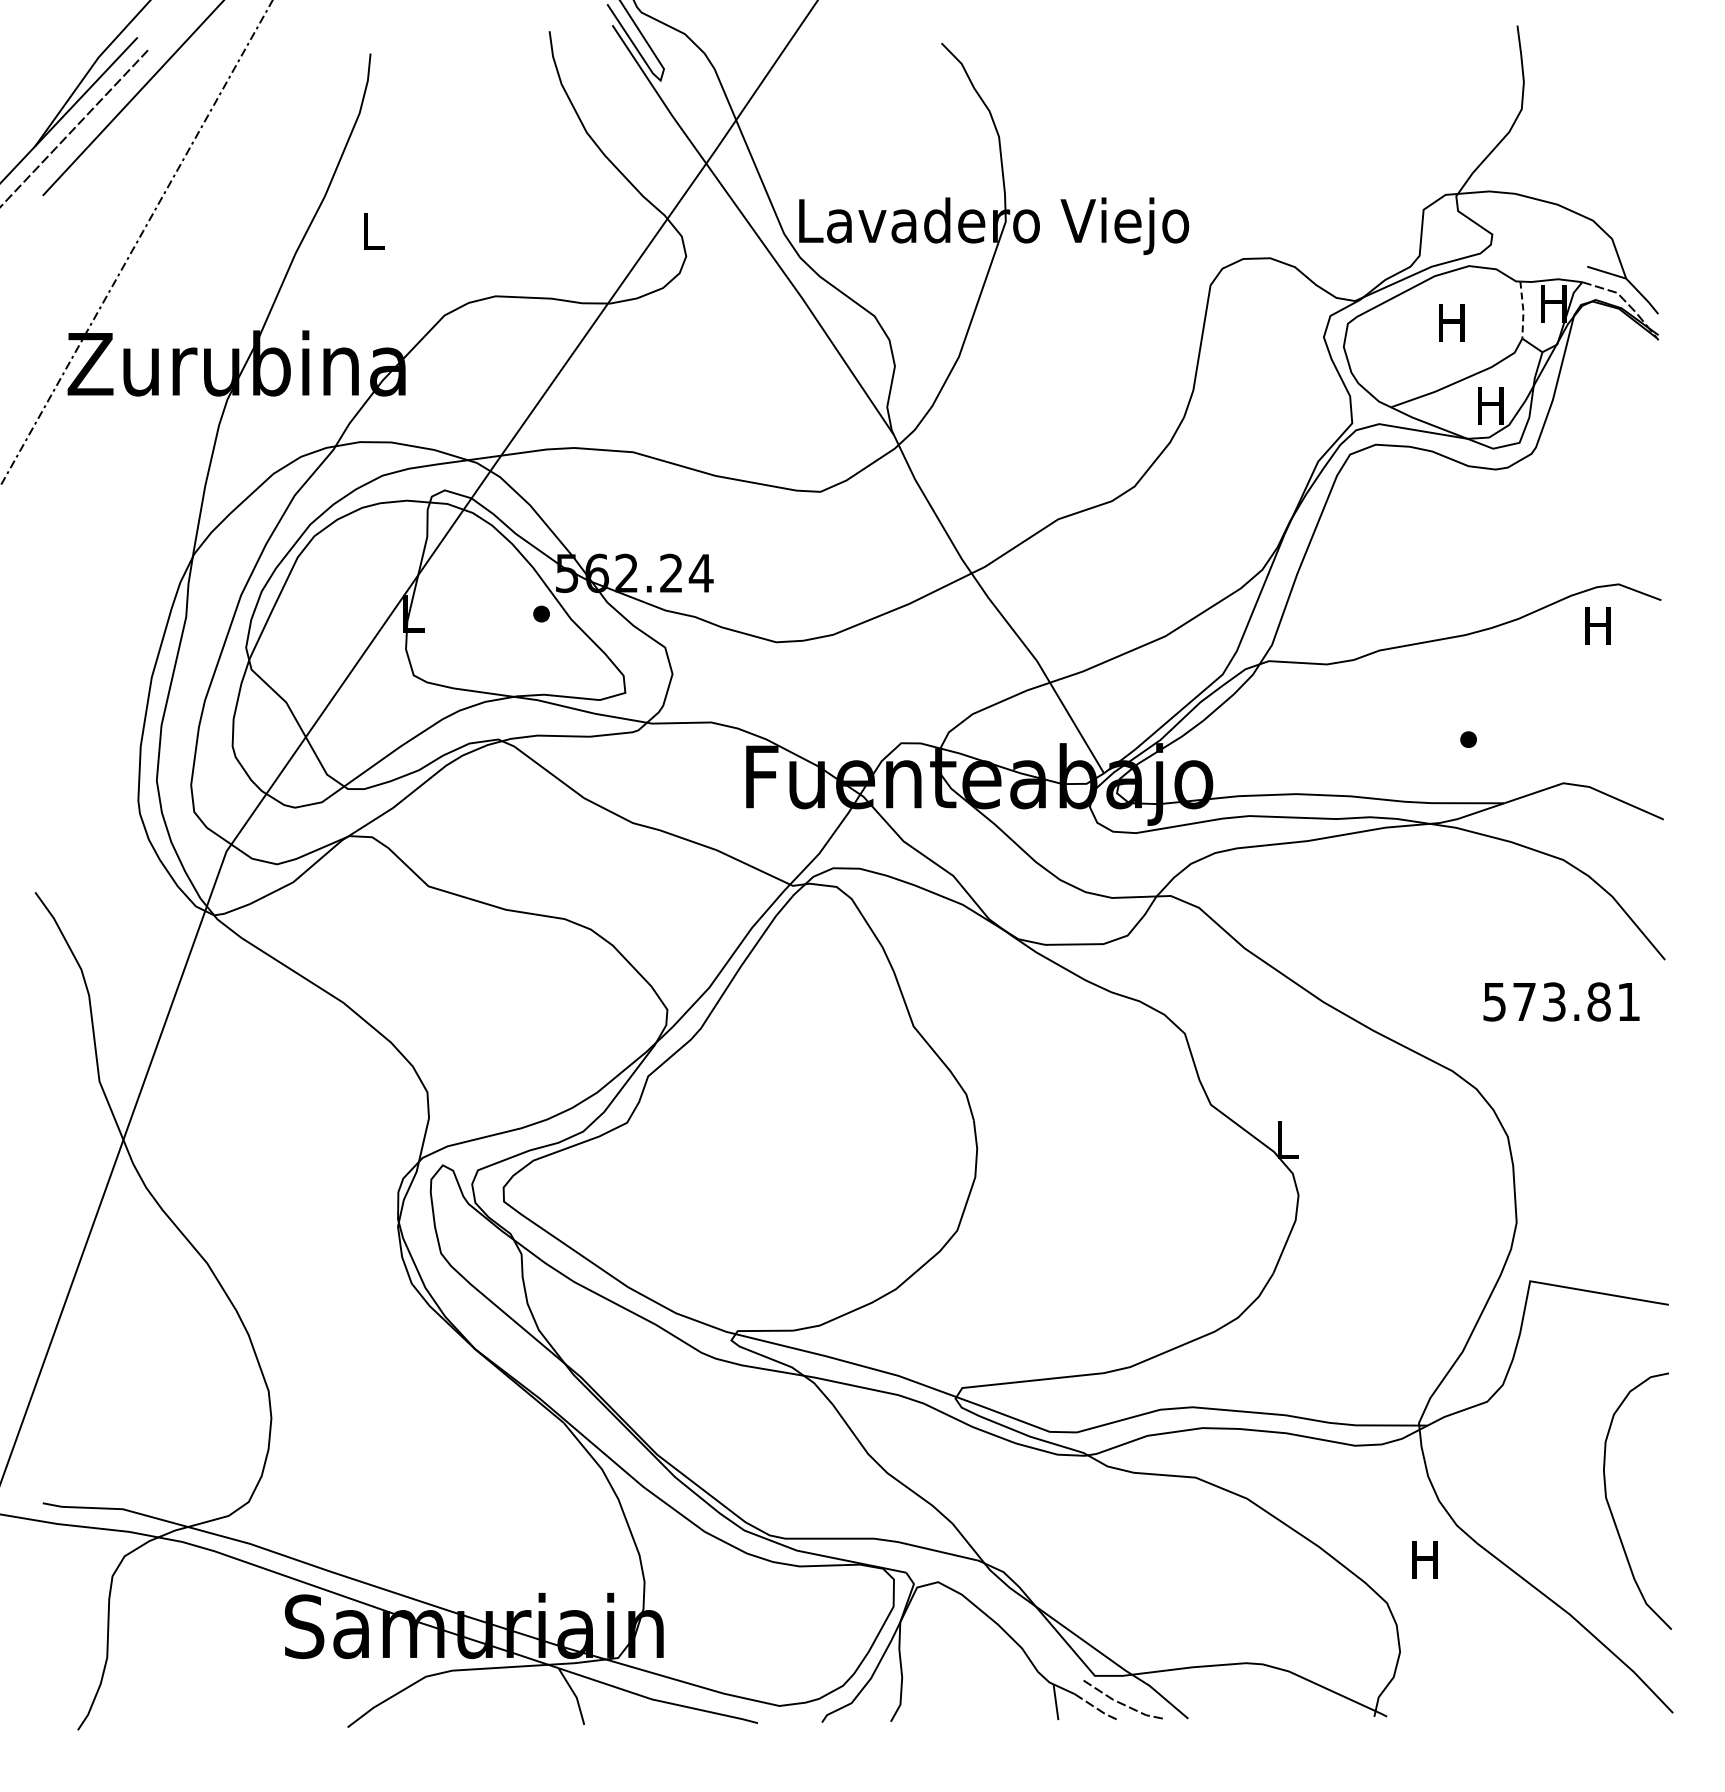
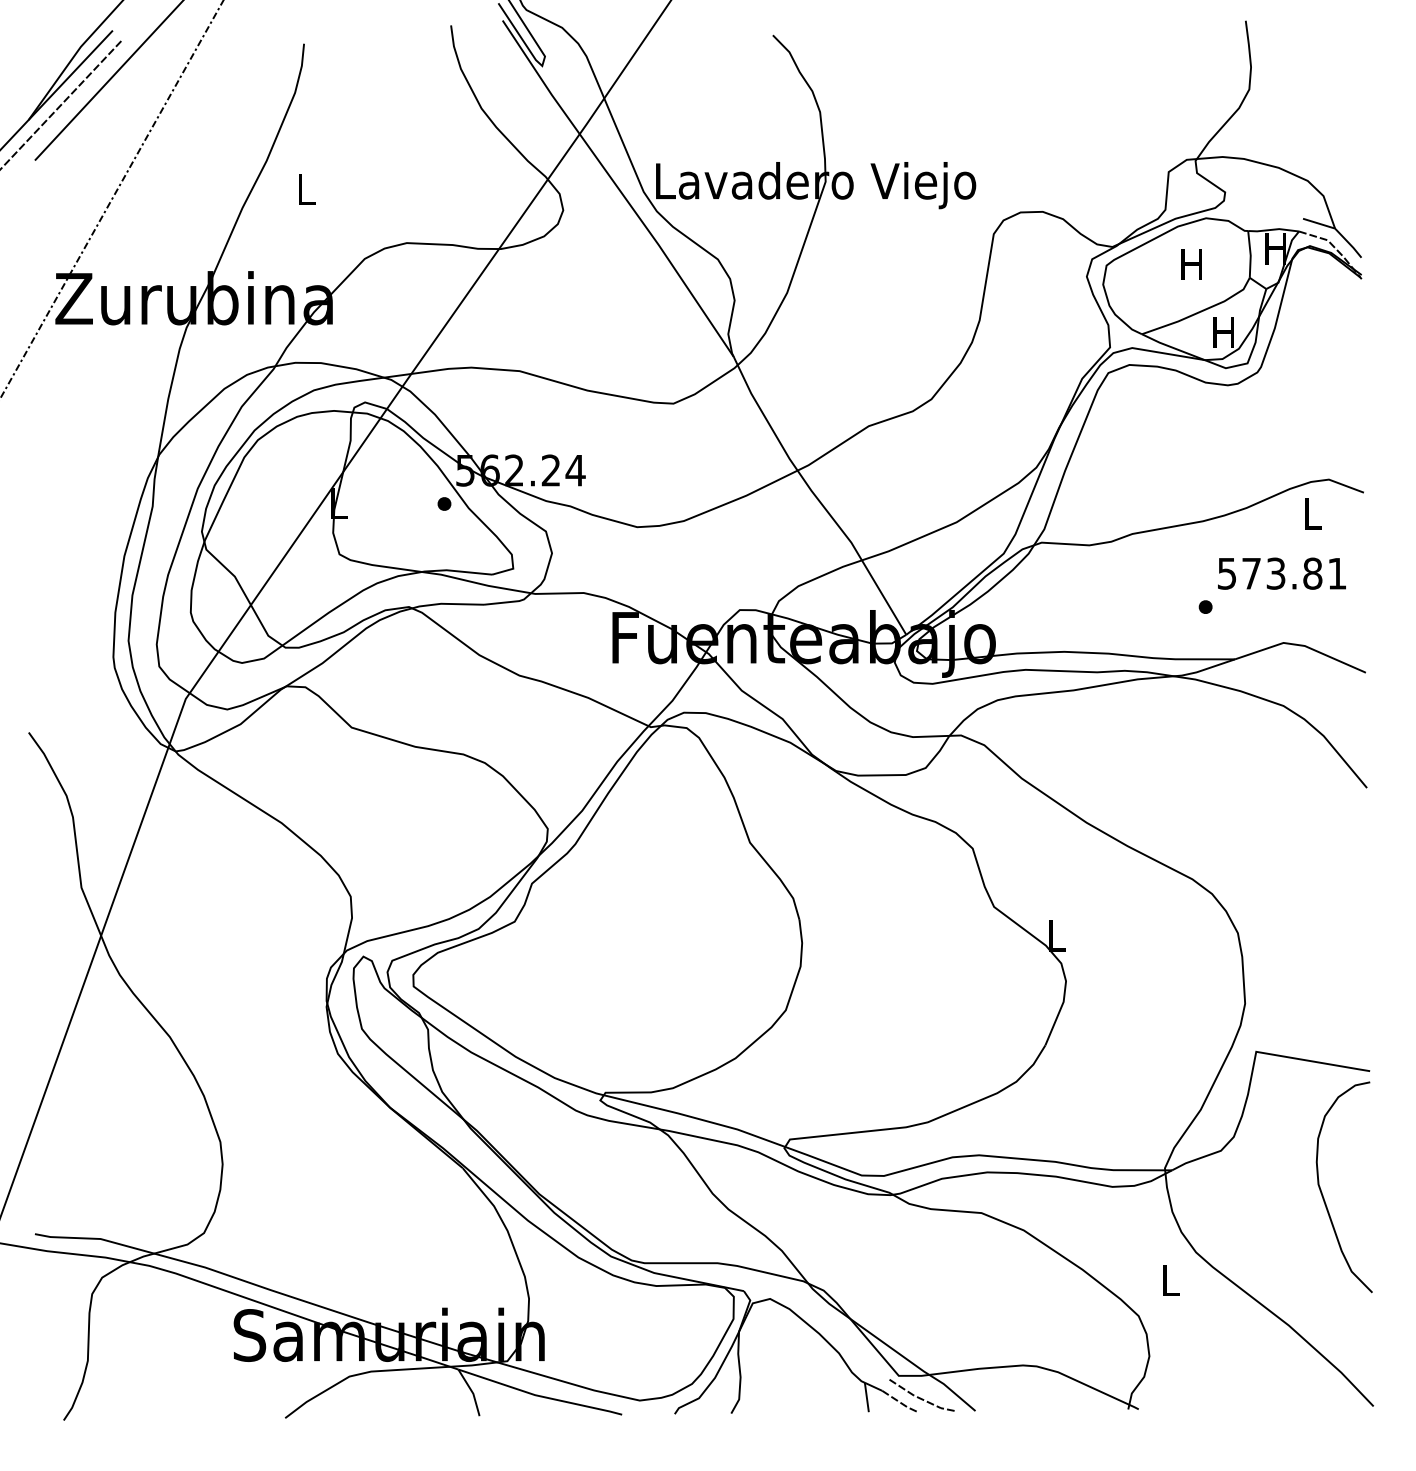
line: (1523, 310) -> (1250, 254), dashed -> solid
text: (1597, 625) -> (1311, 513), H -> L
text: (1561, 1001) -> (1281, 573), moved
curve: (1611, 1509) -> (1323, 1194), moved
text: (1424, 1559) -> (1169, 1280), H -> L

